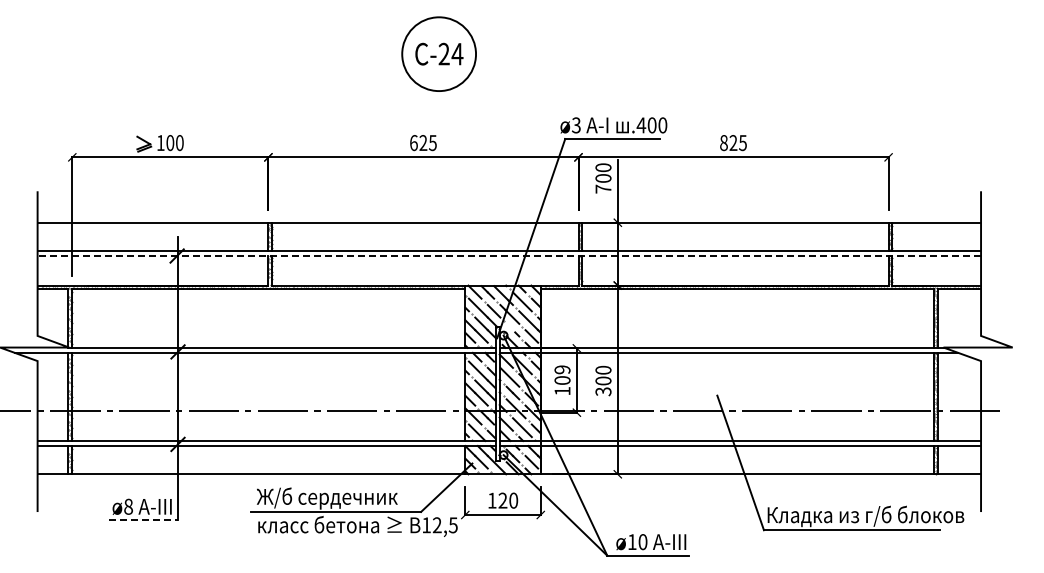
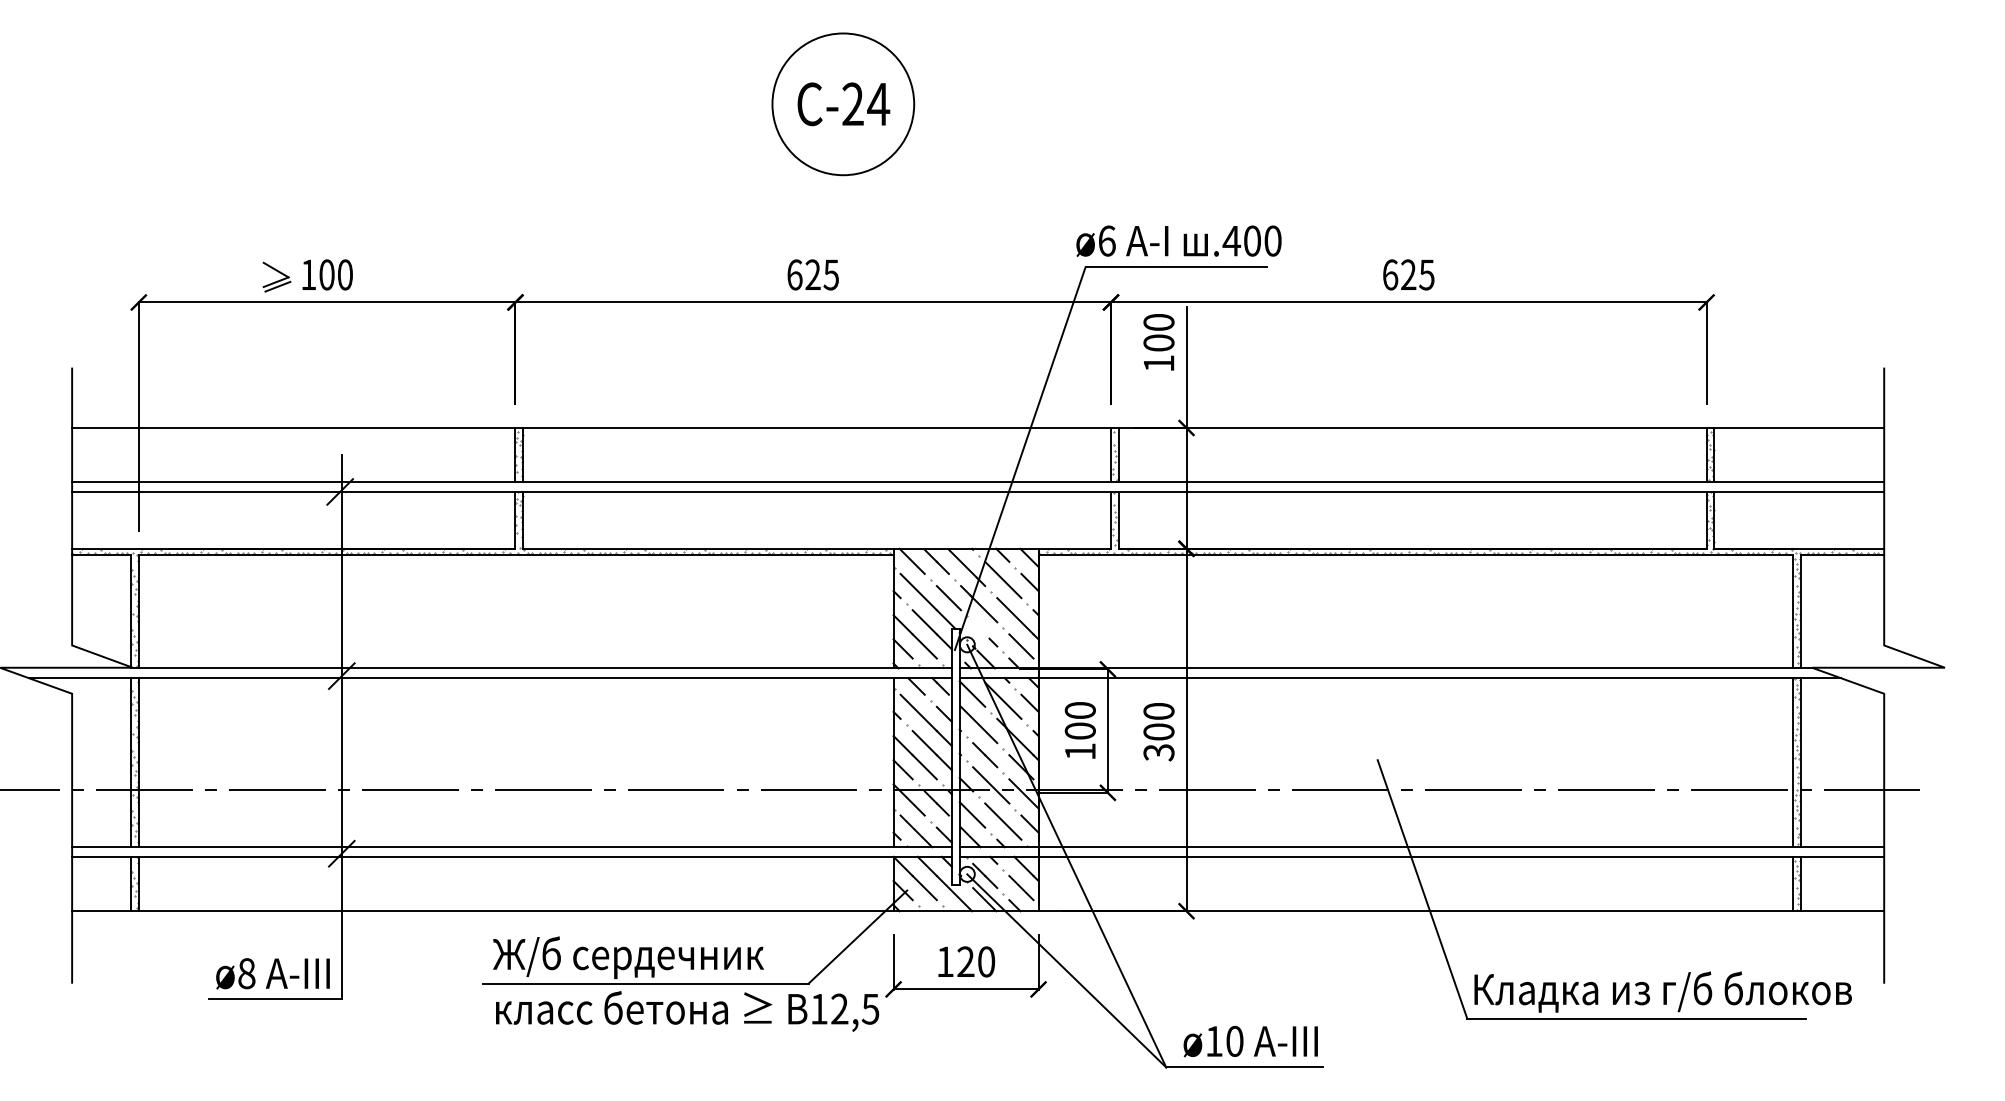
text: (575, 125) -> (1105, 241), ø3 -> ø6
text: (723, 142) -> (1389, 273), 825 -> 625
text: (603, 188) -> (1159, 362), 700 -> 100
line: (509, 256) -> (978, 492), dashed -> solid
text: (562, 369) -> (1080, 709), 109 -> 100
line: (143, 519) -> (275, 998), dashed -> solid

